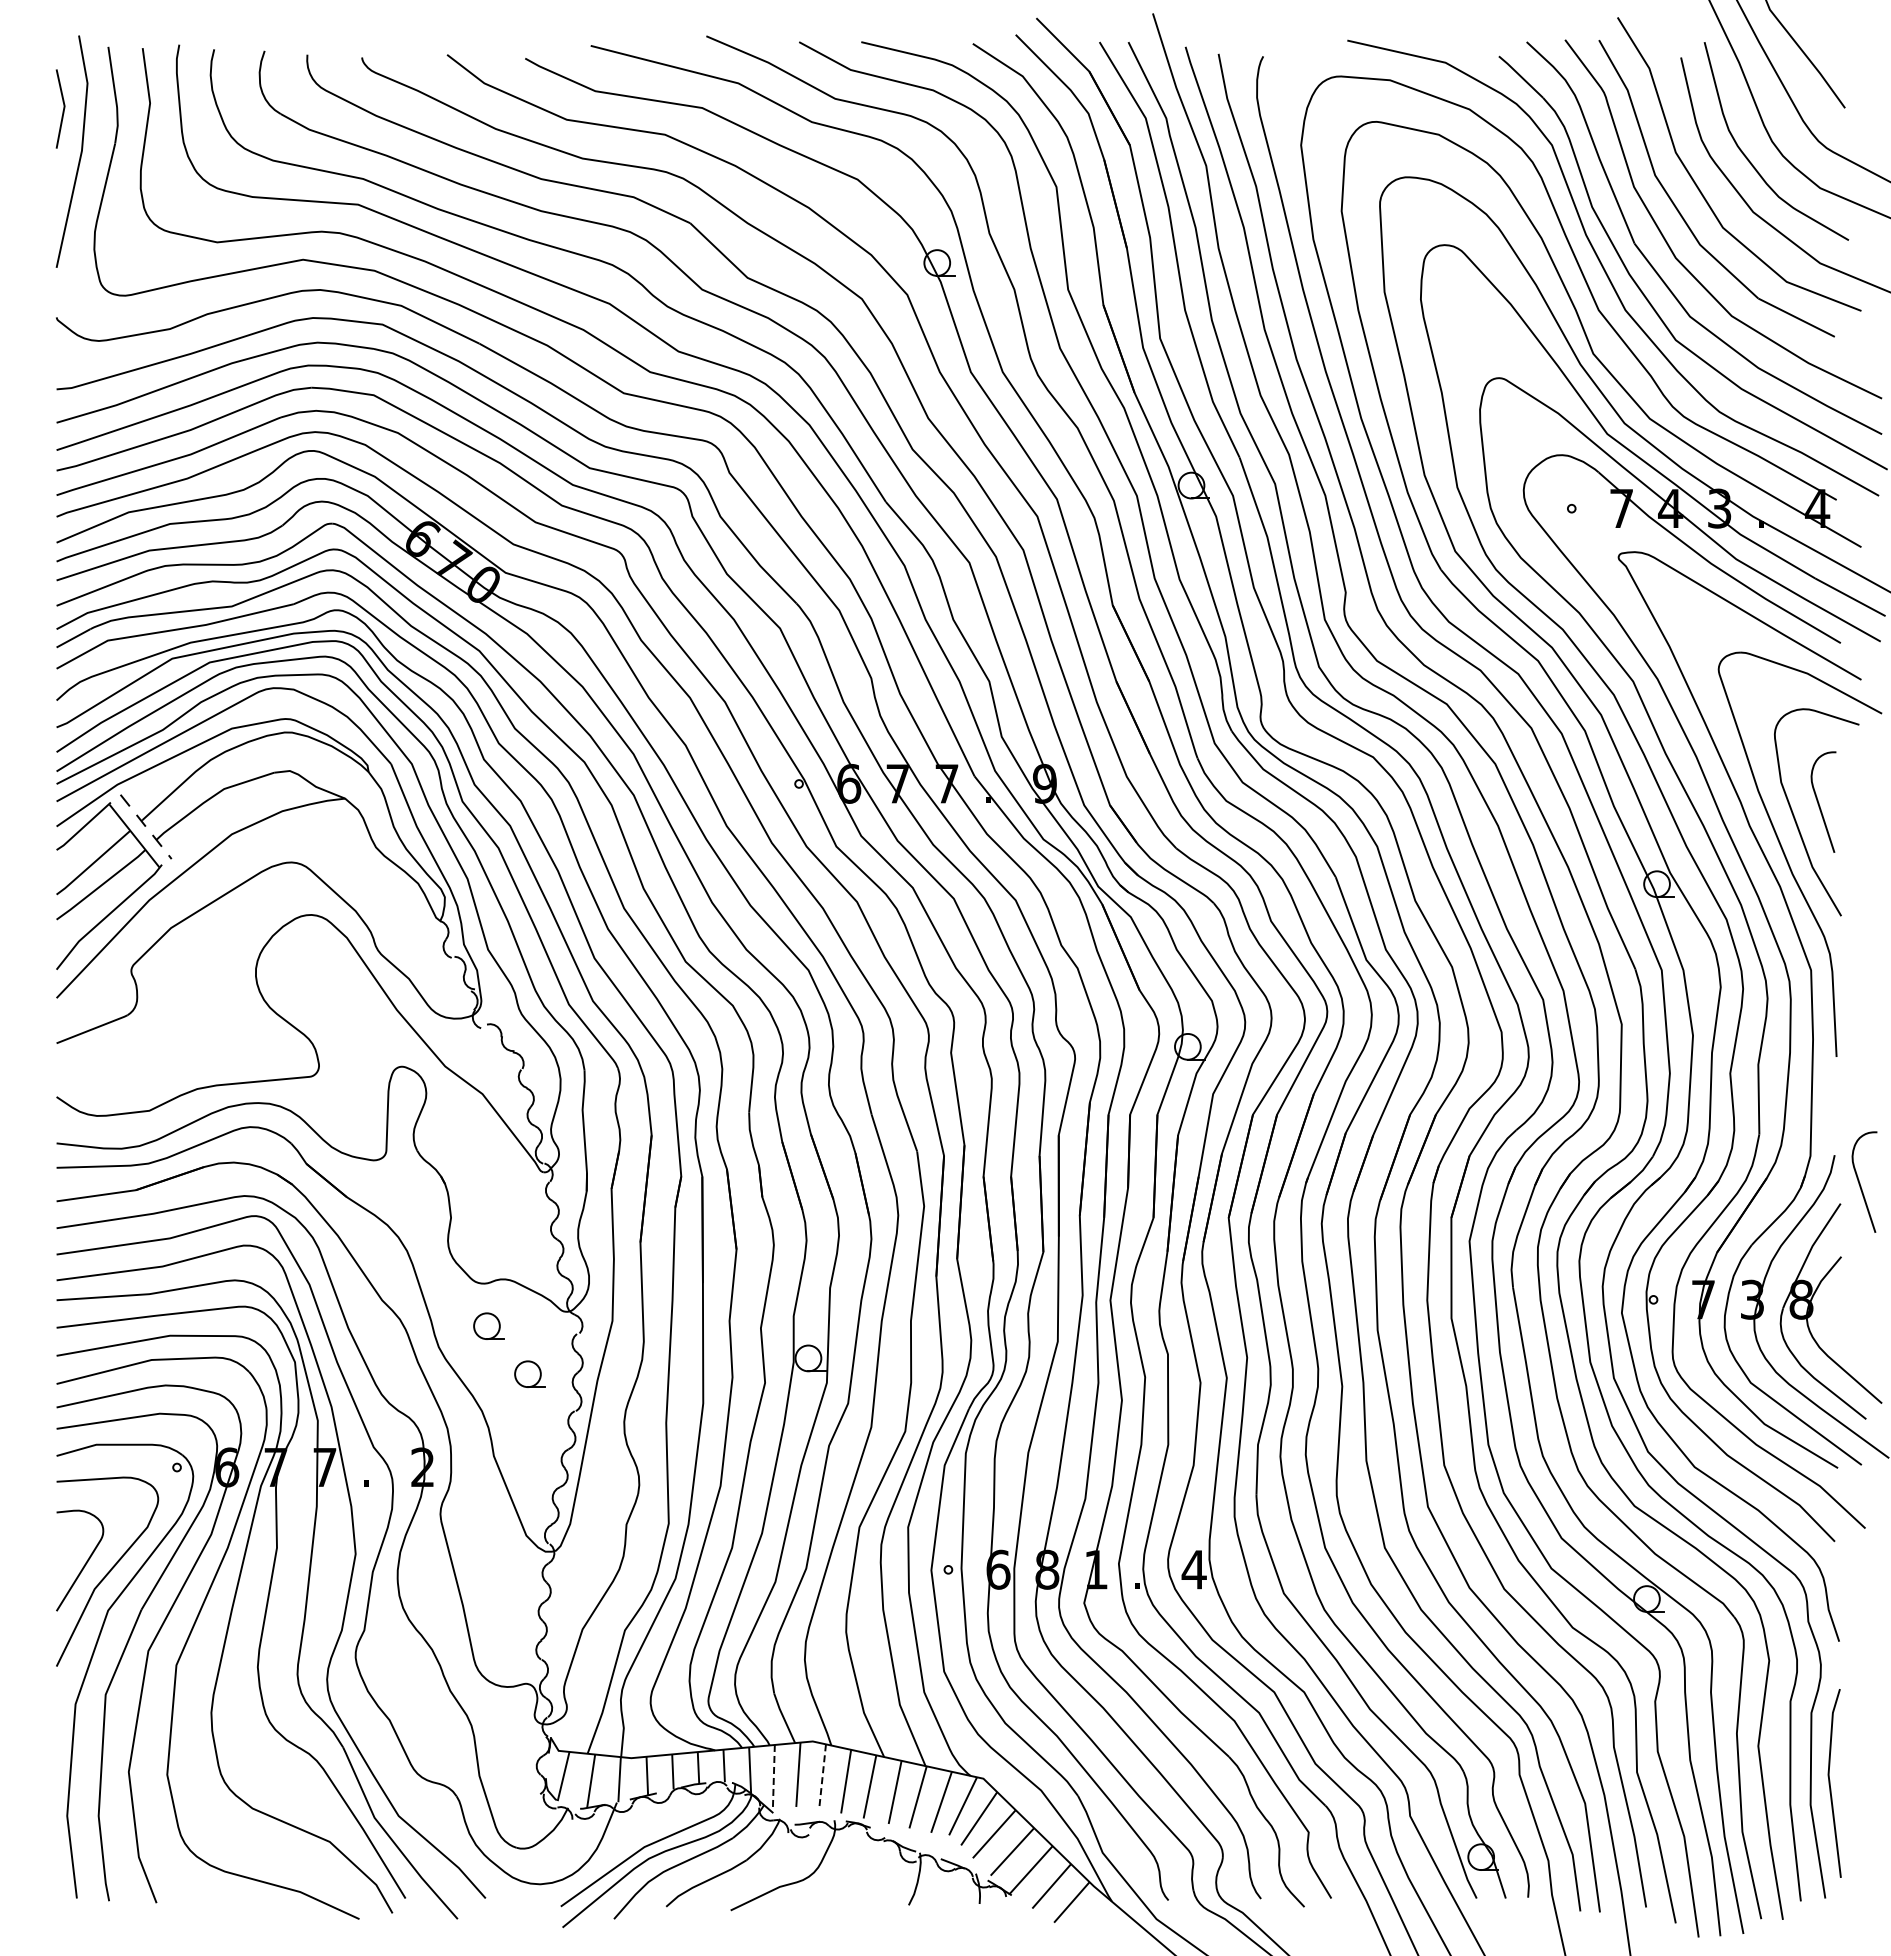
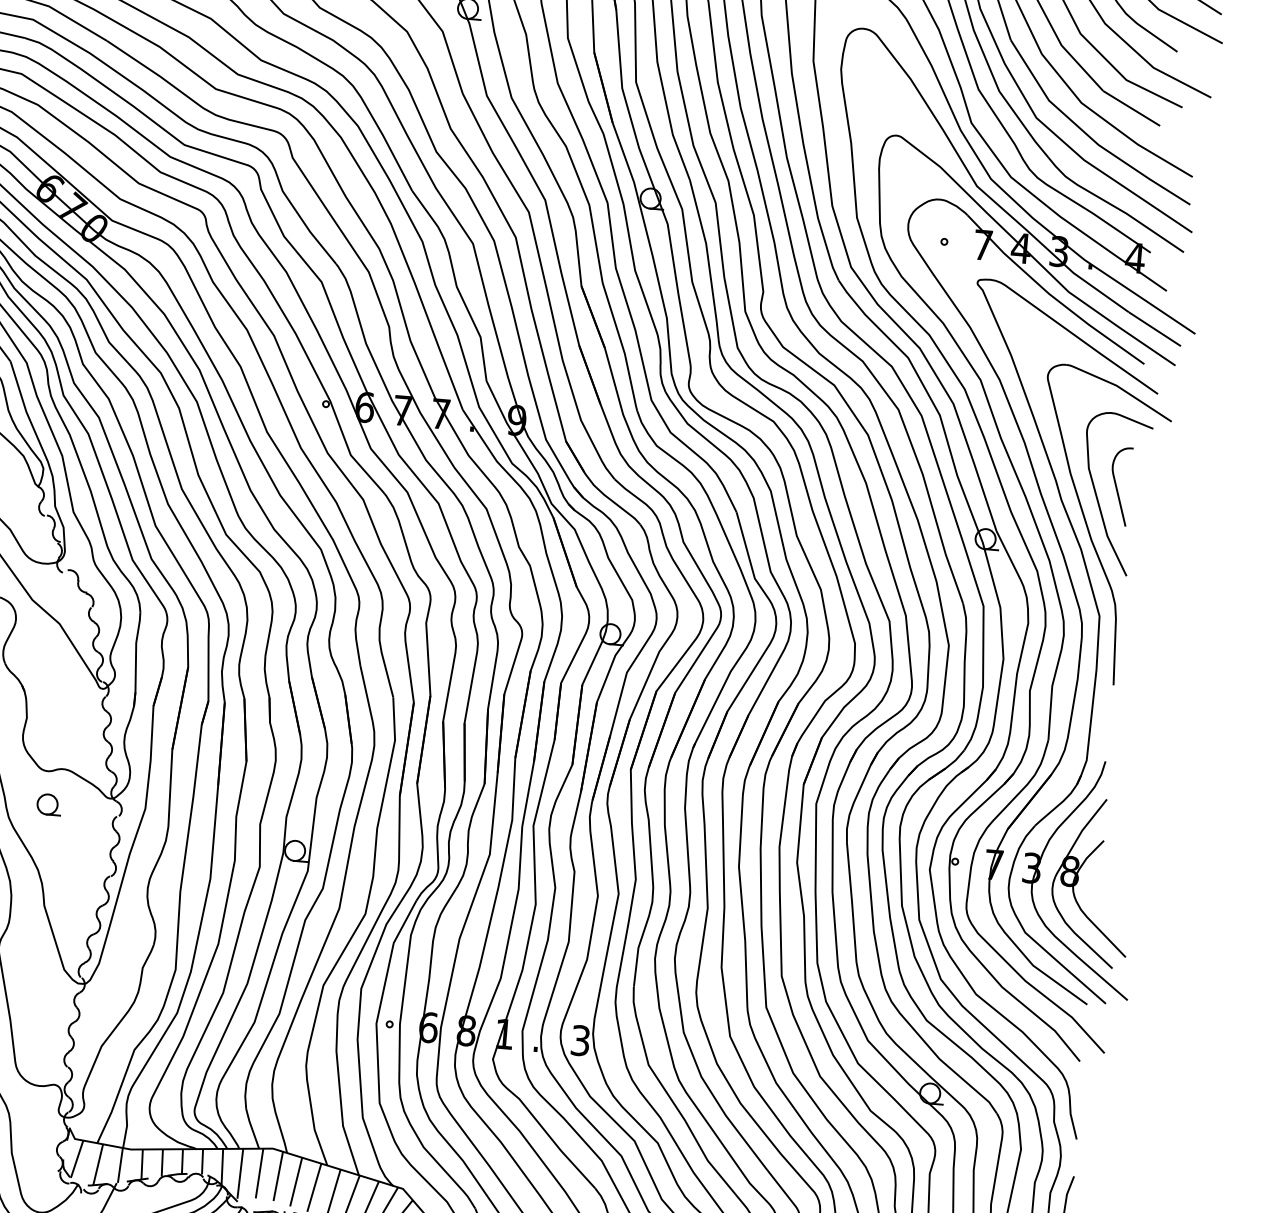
curve: (1860, 1182) -> (1123, 784), removed
part: (529, 1373) -> (77, 844), removed
text: (1193, 1569) -> (580, 1040), 4 -> 3
line: (822, 1776) -> (278, 1176), dashed -> solid
line: (773, 1777) -> (240, 1174), dashed -> solid

